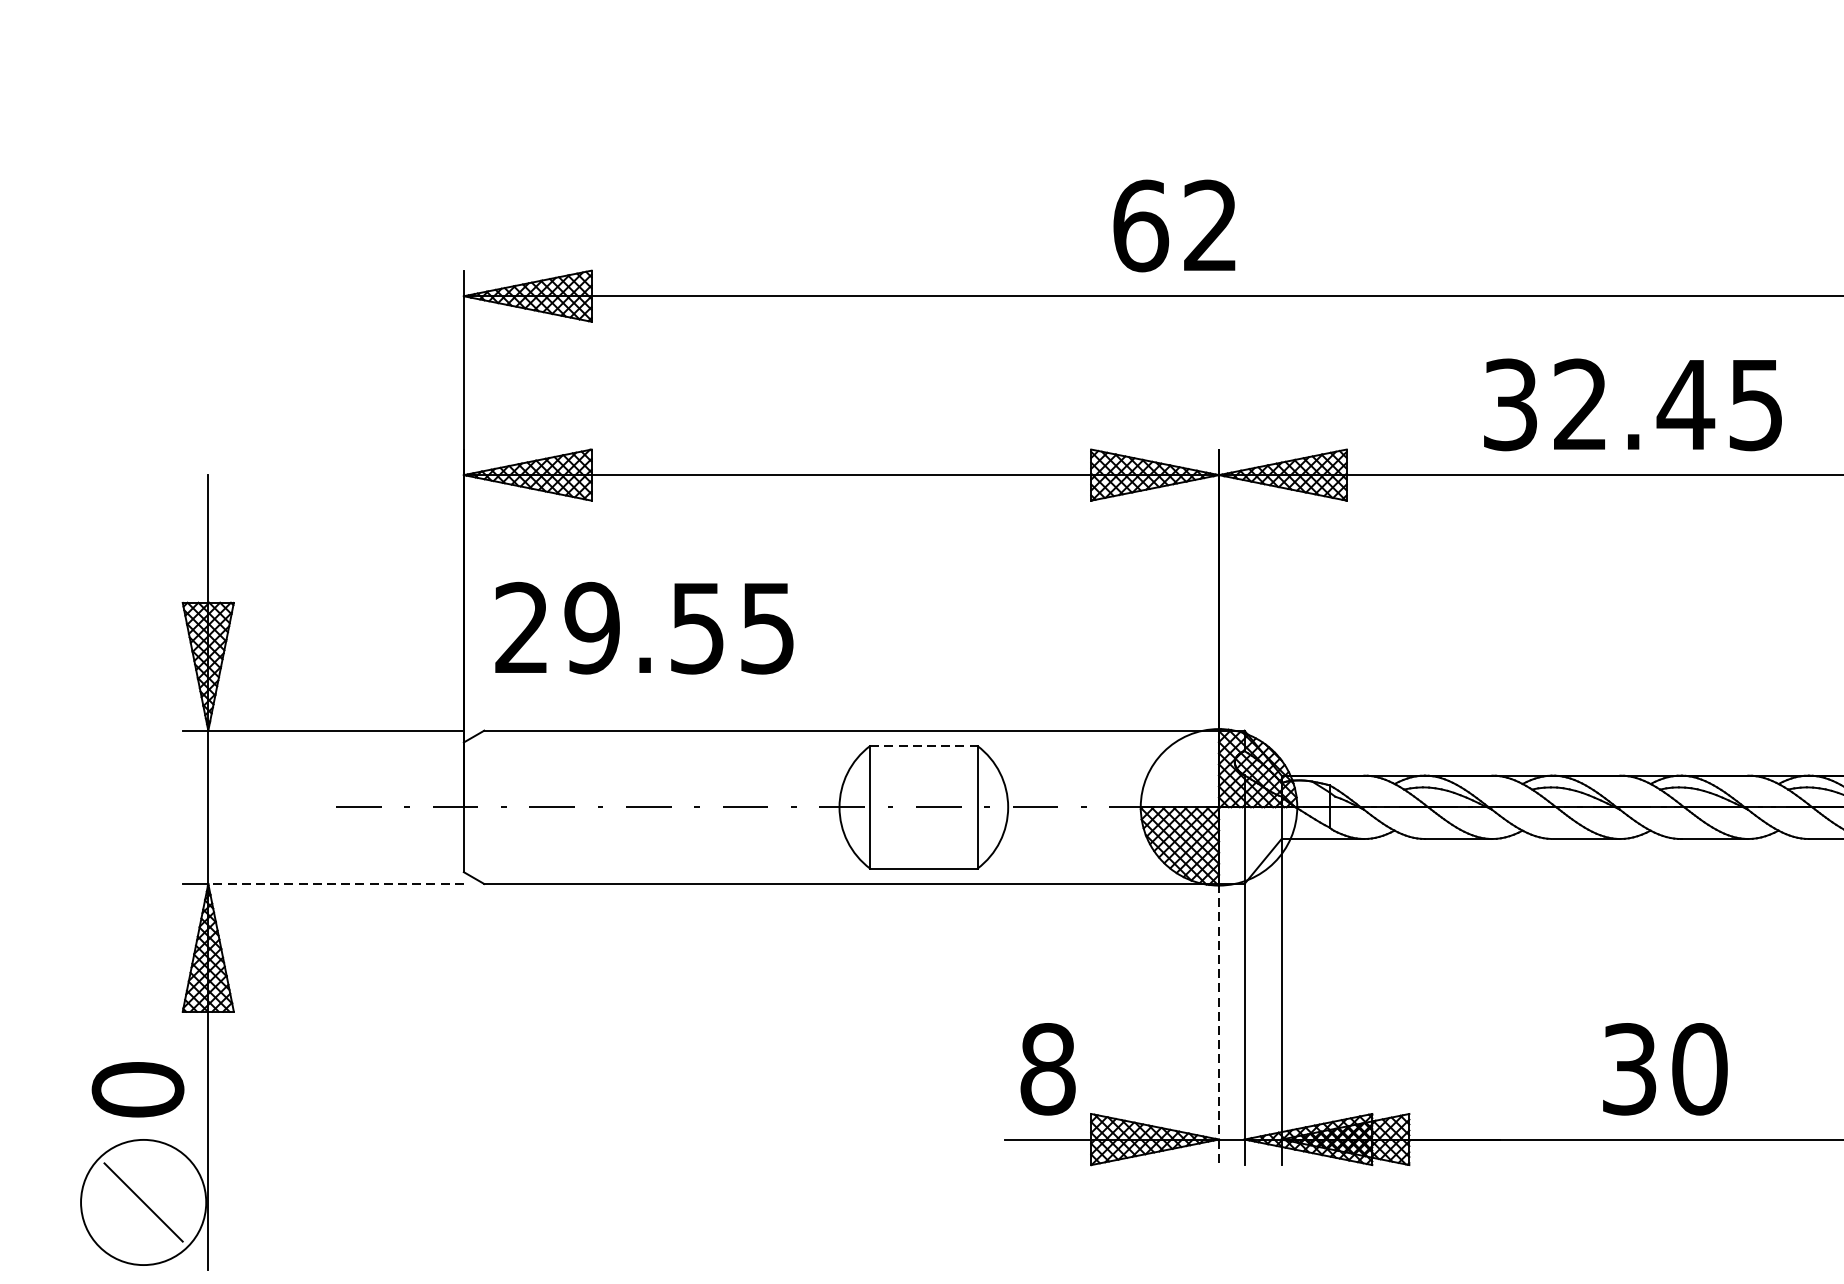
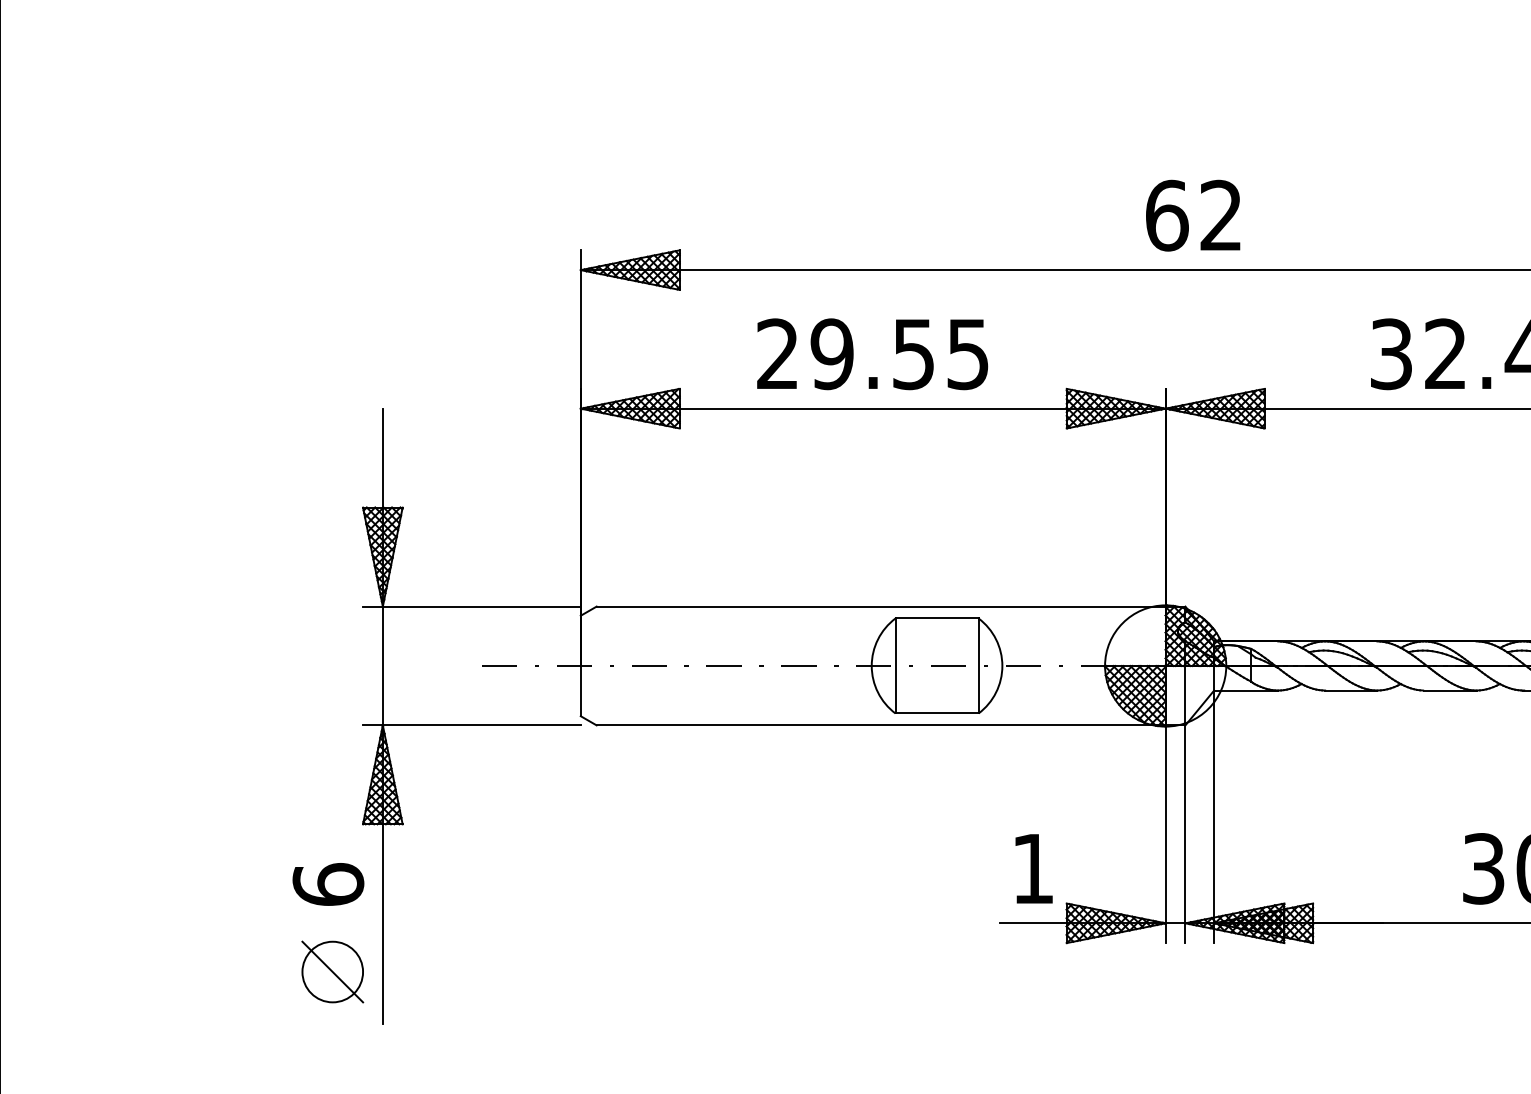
text: (1174, 225) -> (1193, 215), moved
text: (644, 628) -> (872, 354), moved
line: (924, 746) -> (937, 618), dashed -> solid
line: (335, 884) -> (481, 725), dashed -> solid
line: (1218, 1024) -> (1165, 834), dashed -> solid
text: (1048, 1068) -> (1033, 868), 8 -> 1
text: (138, 1089) -> (328, 884), 0 -> 6
circle: (143, 1201) -> (332, 971), size x0.62

